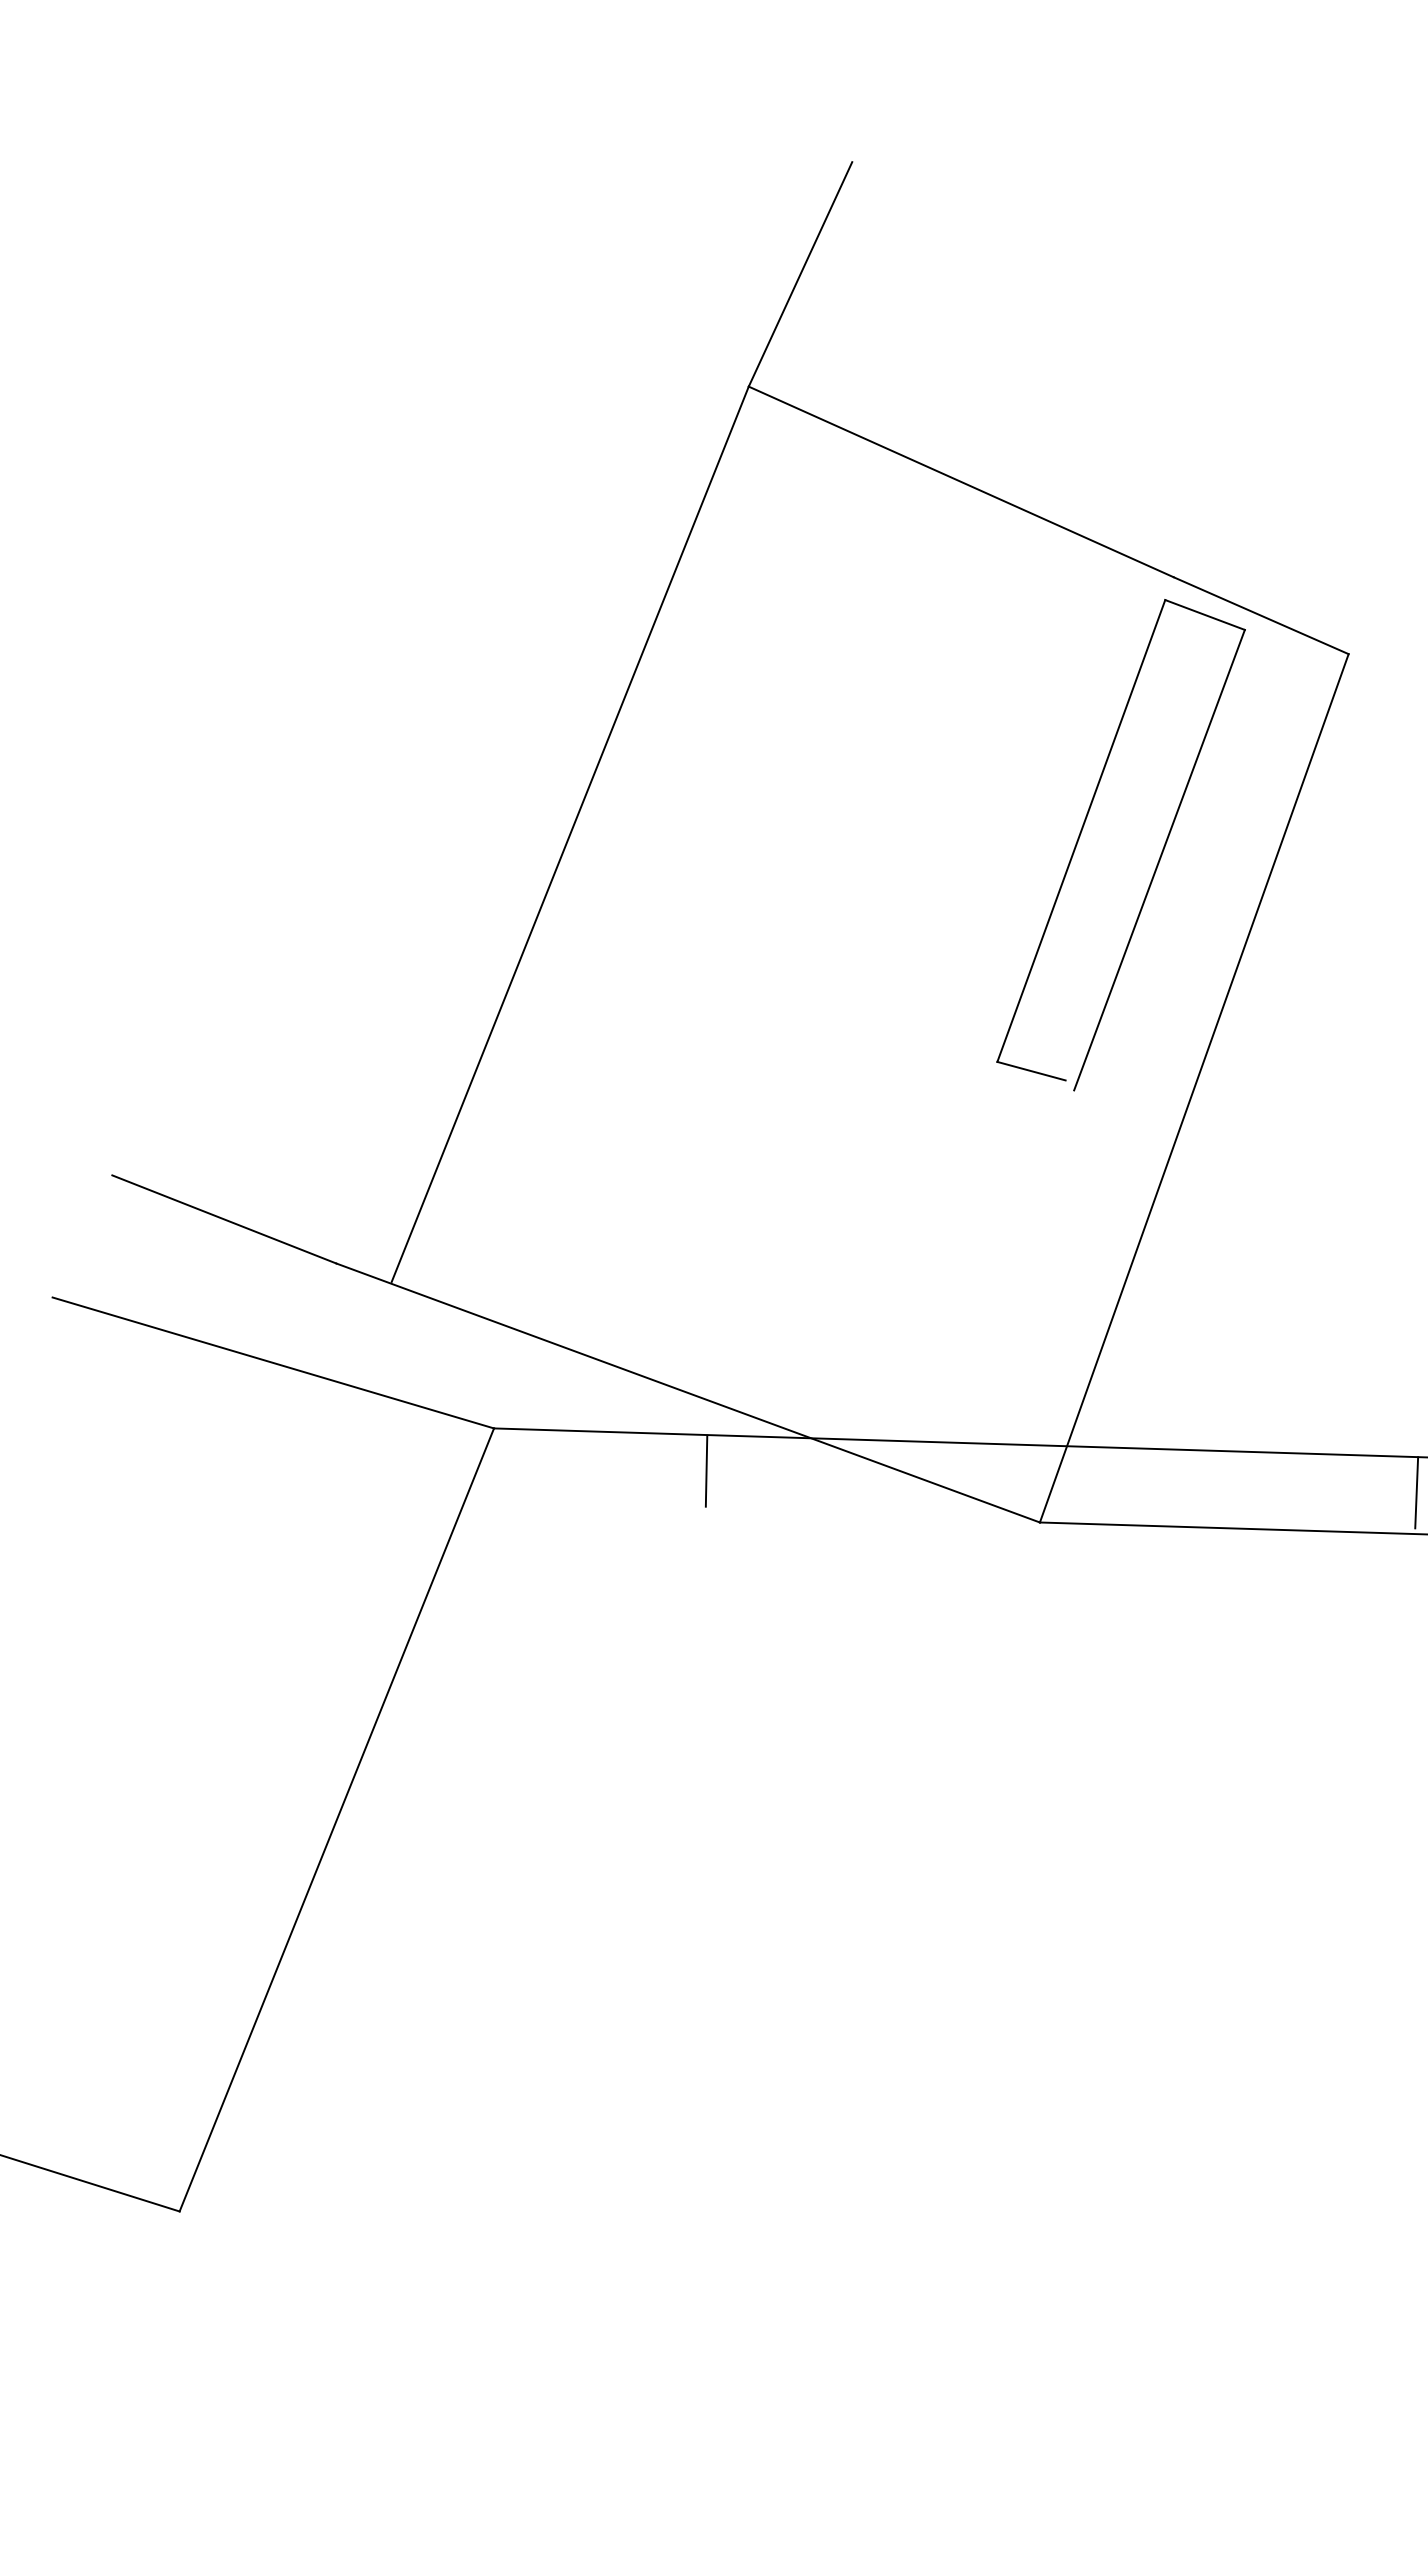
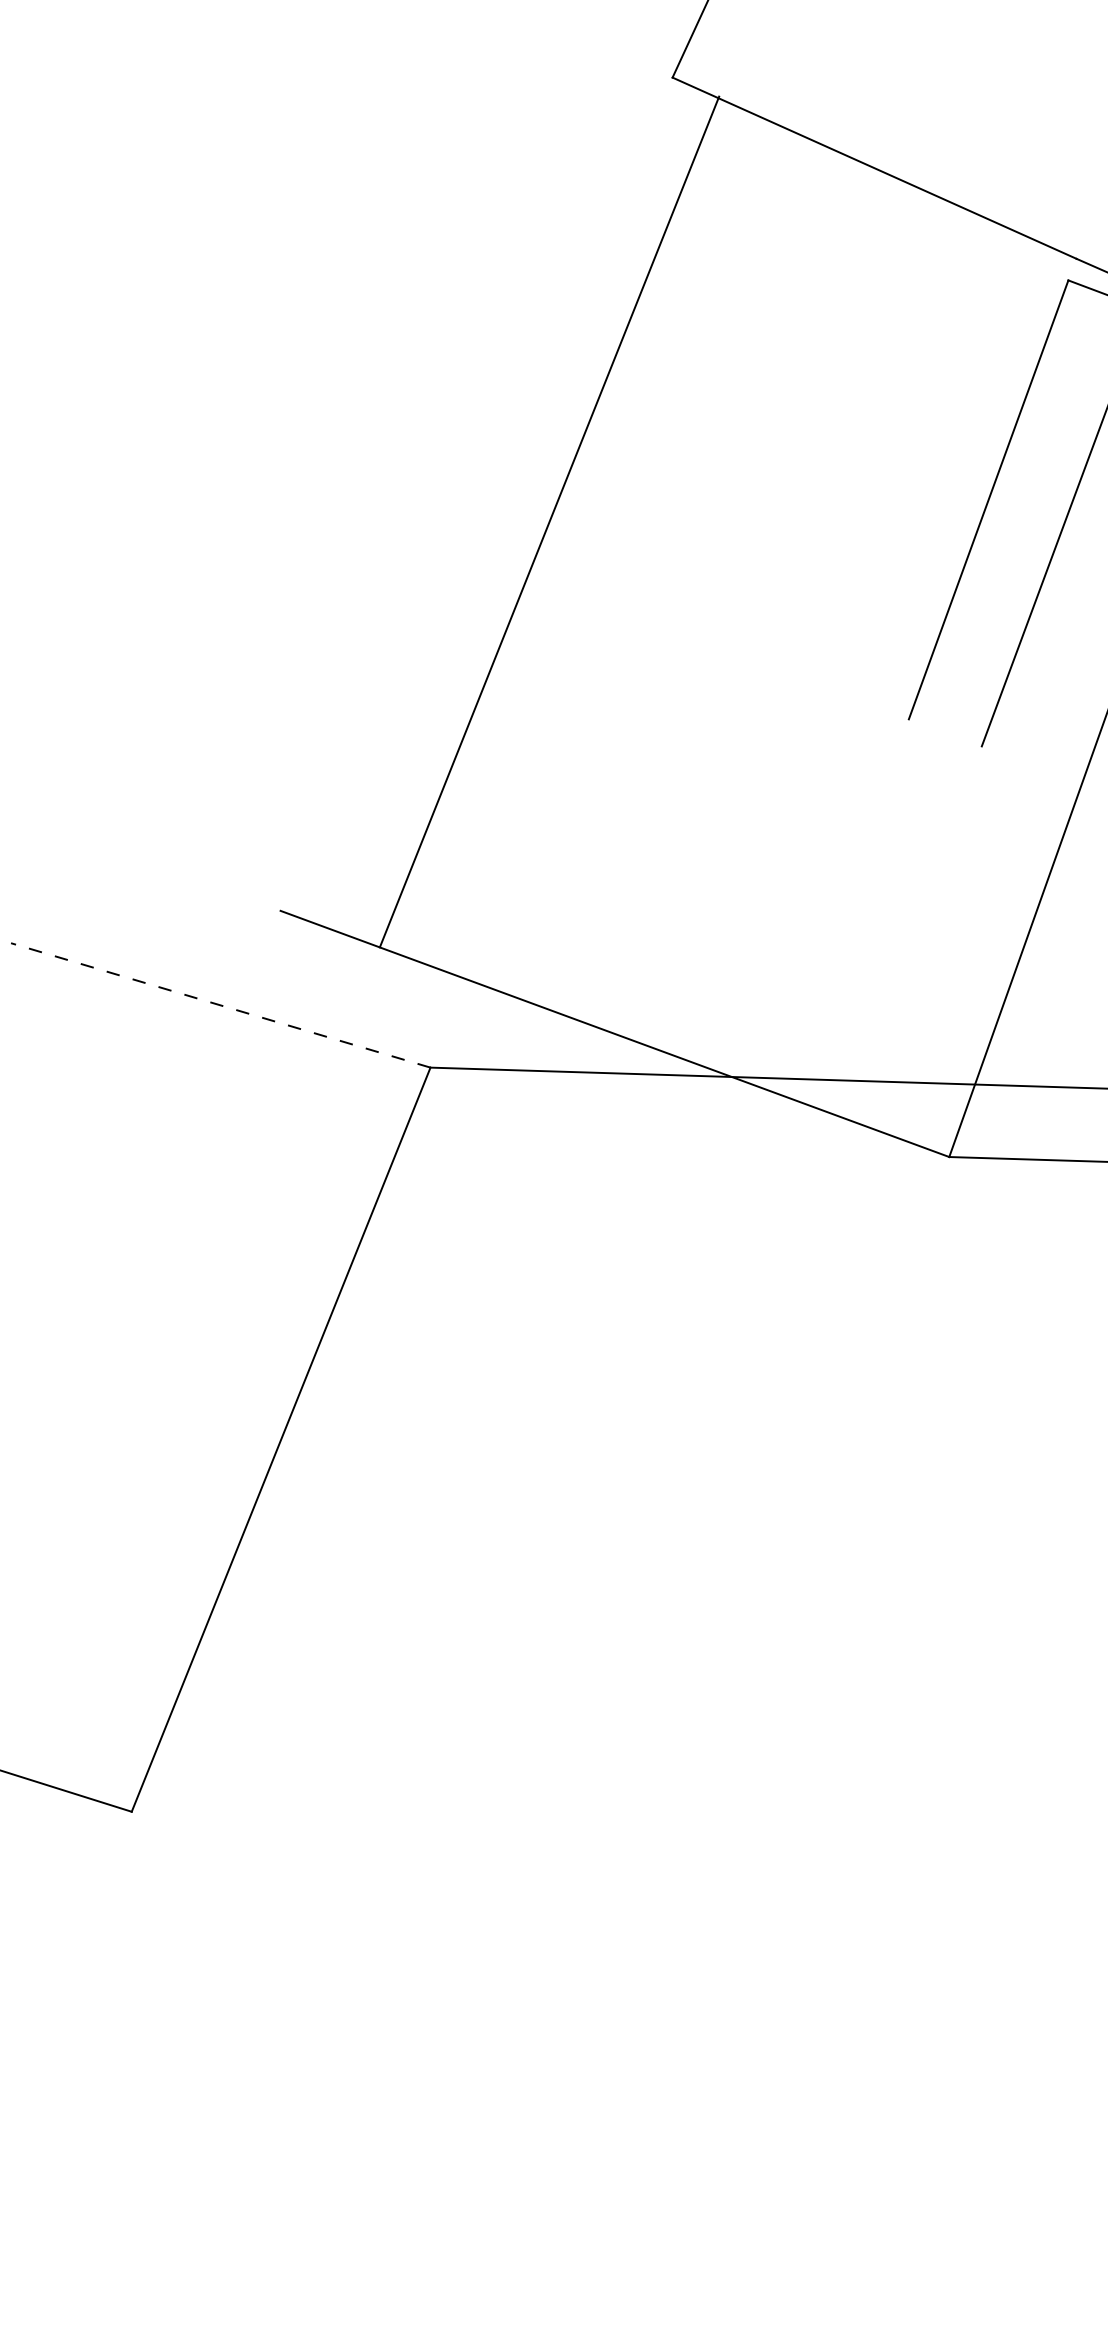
line: (569, 833) -> (548, 521), moved
line: (1031, 1070) -> (941, 727), removed
line: (224, 1219) -> (174, 869), removed
line: (272, 1362) -> (219, 1004), solid -> dashed
line: (706, 1470) -> (632, 1107), removed

